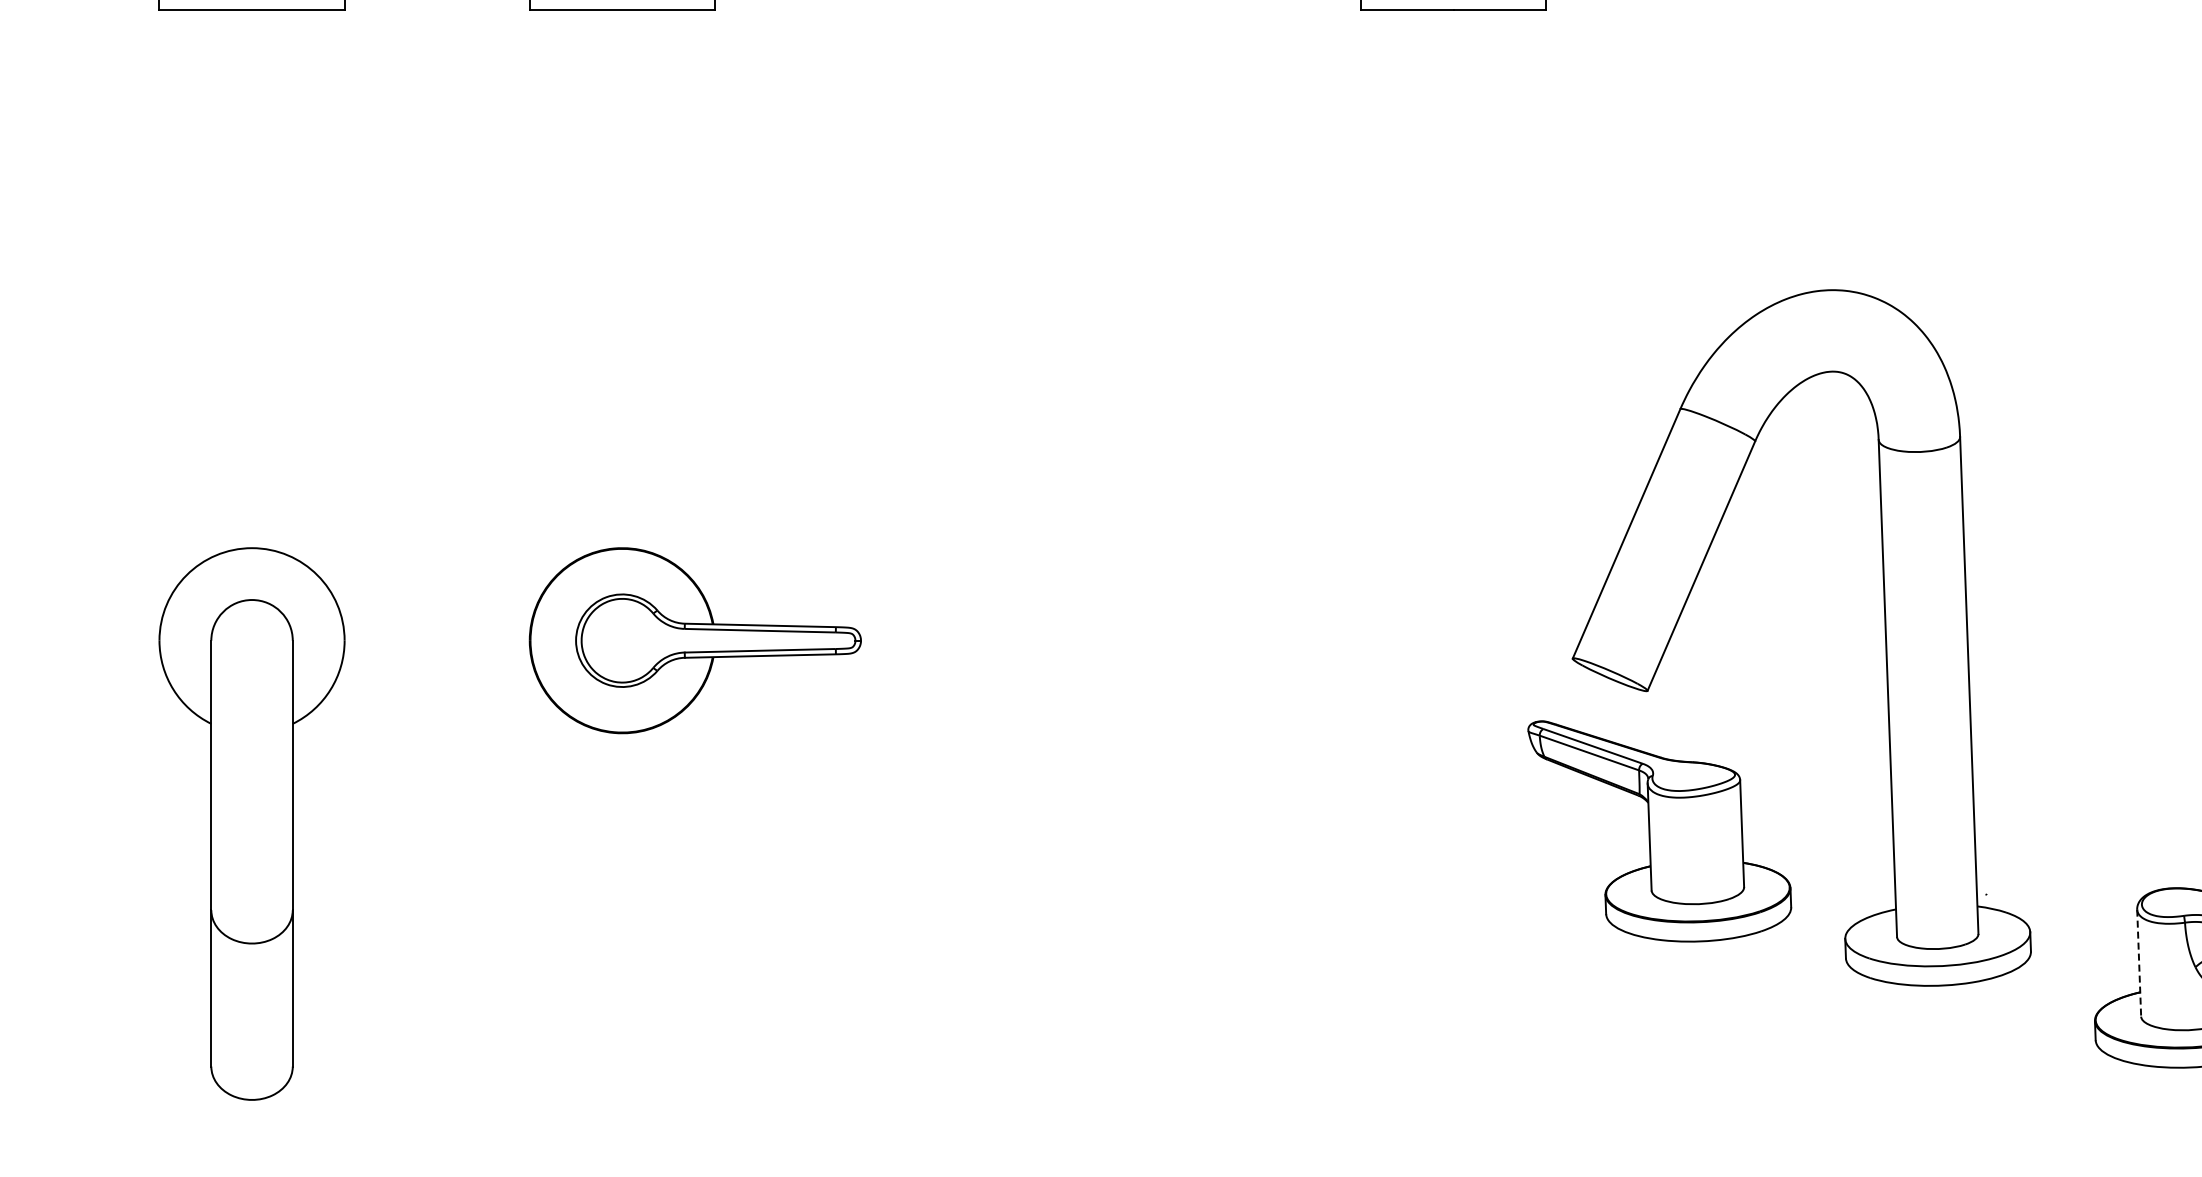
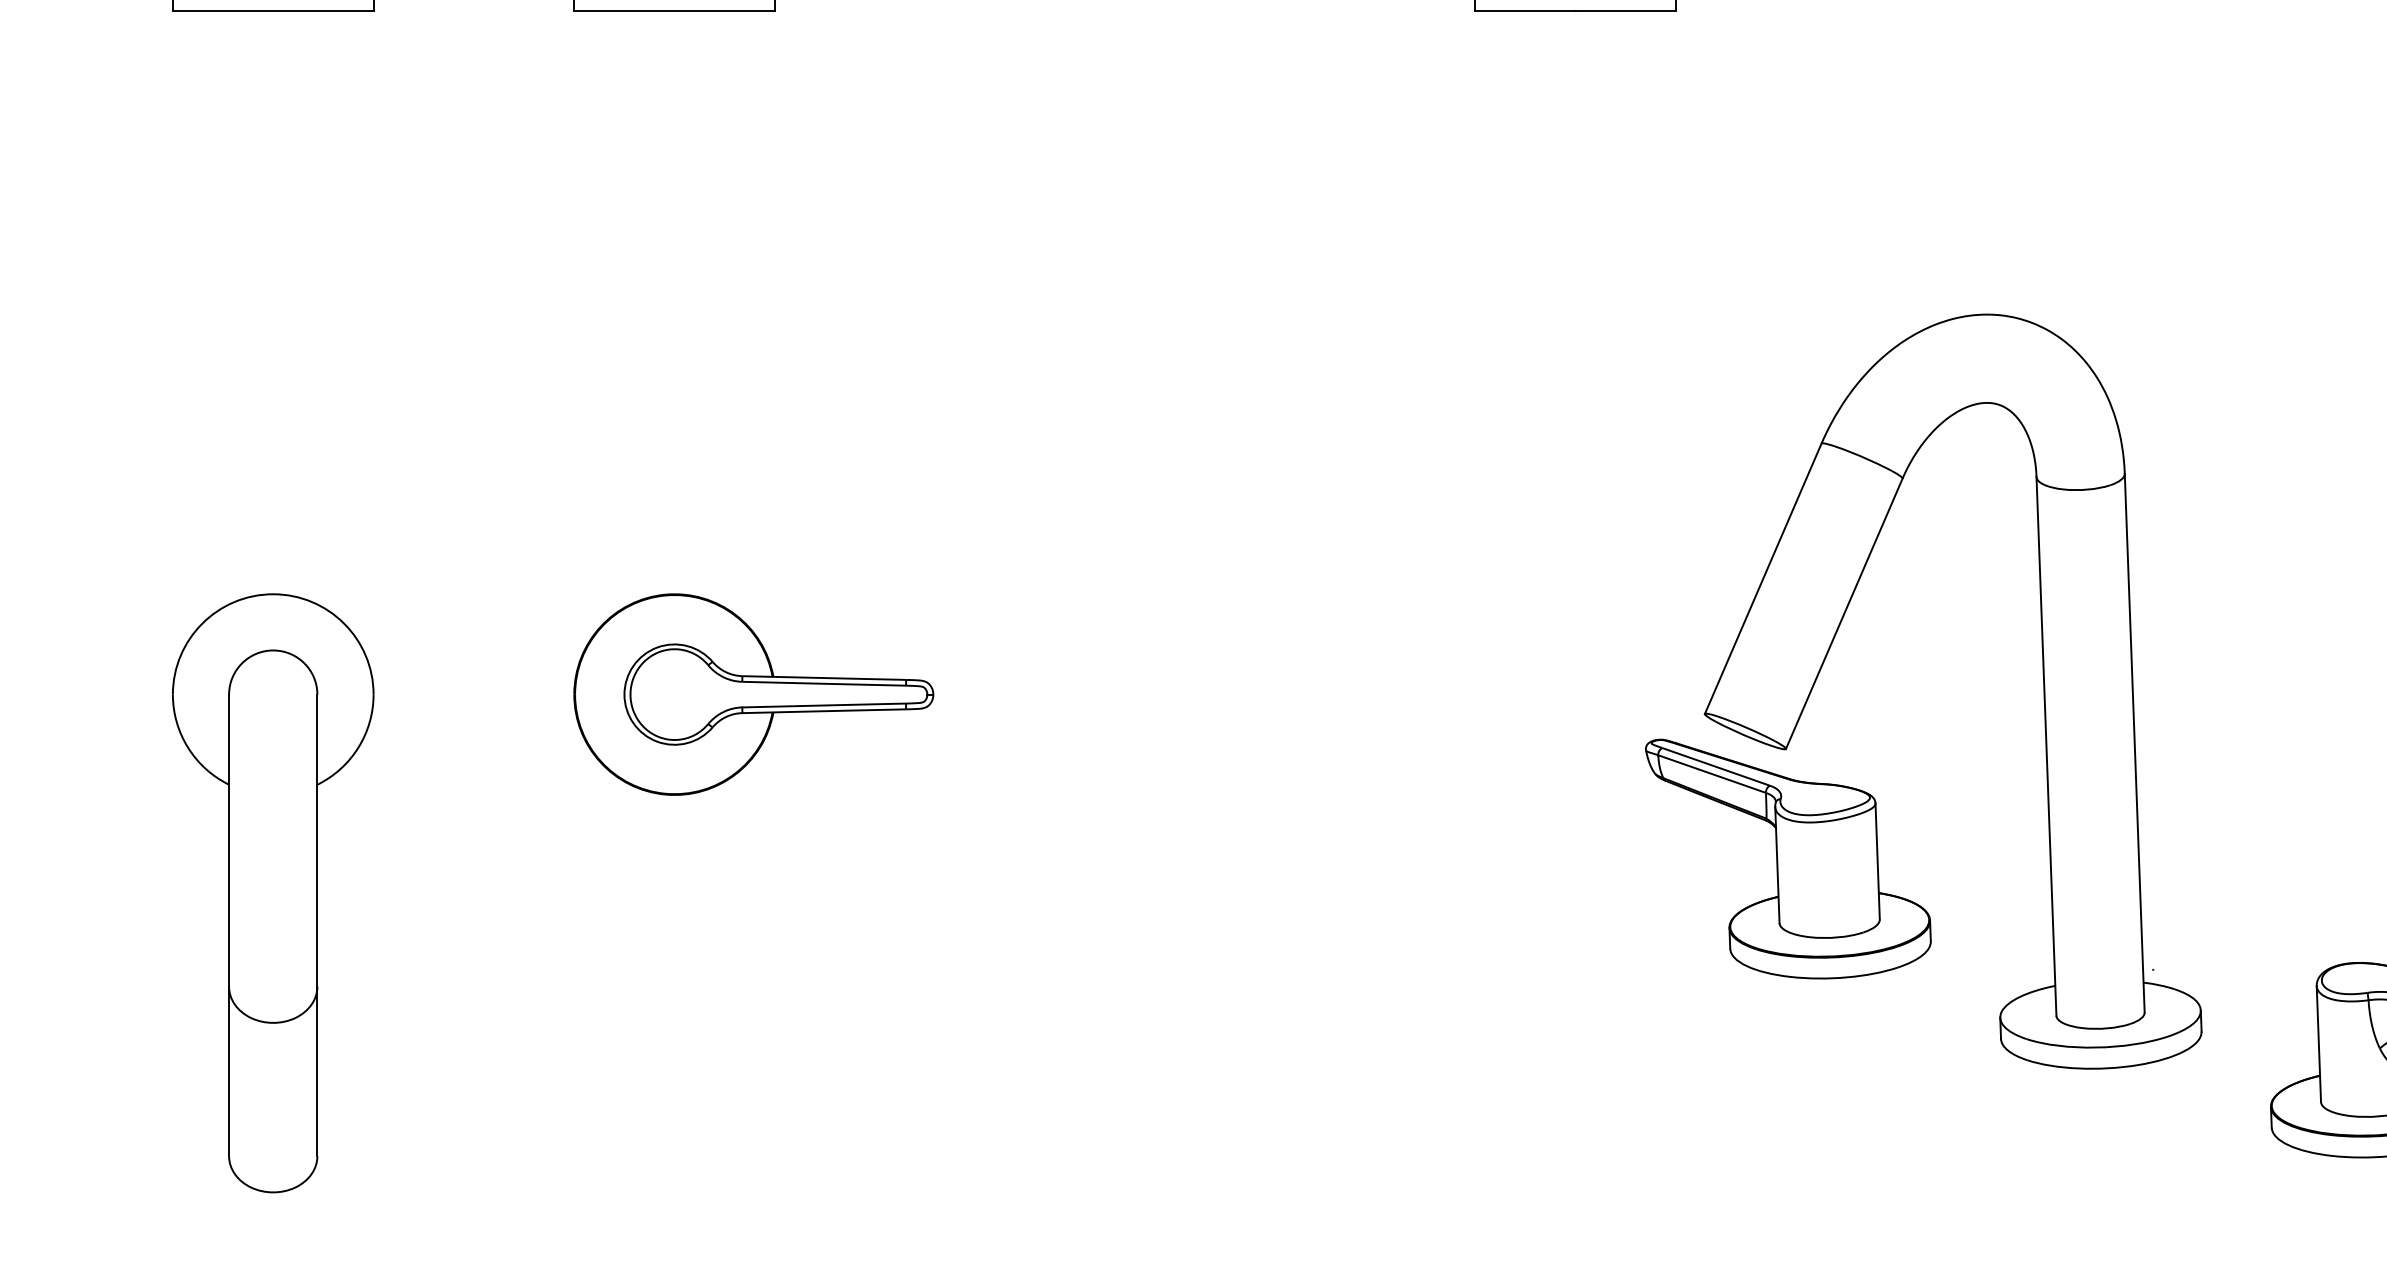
part: (1659, 831) -> (1788, 859), moved
line: (2139, 963) -> (2319, 1044), dashed -> solid

